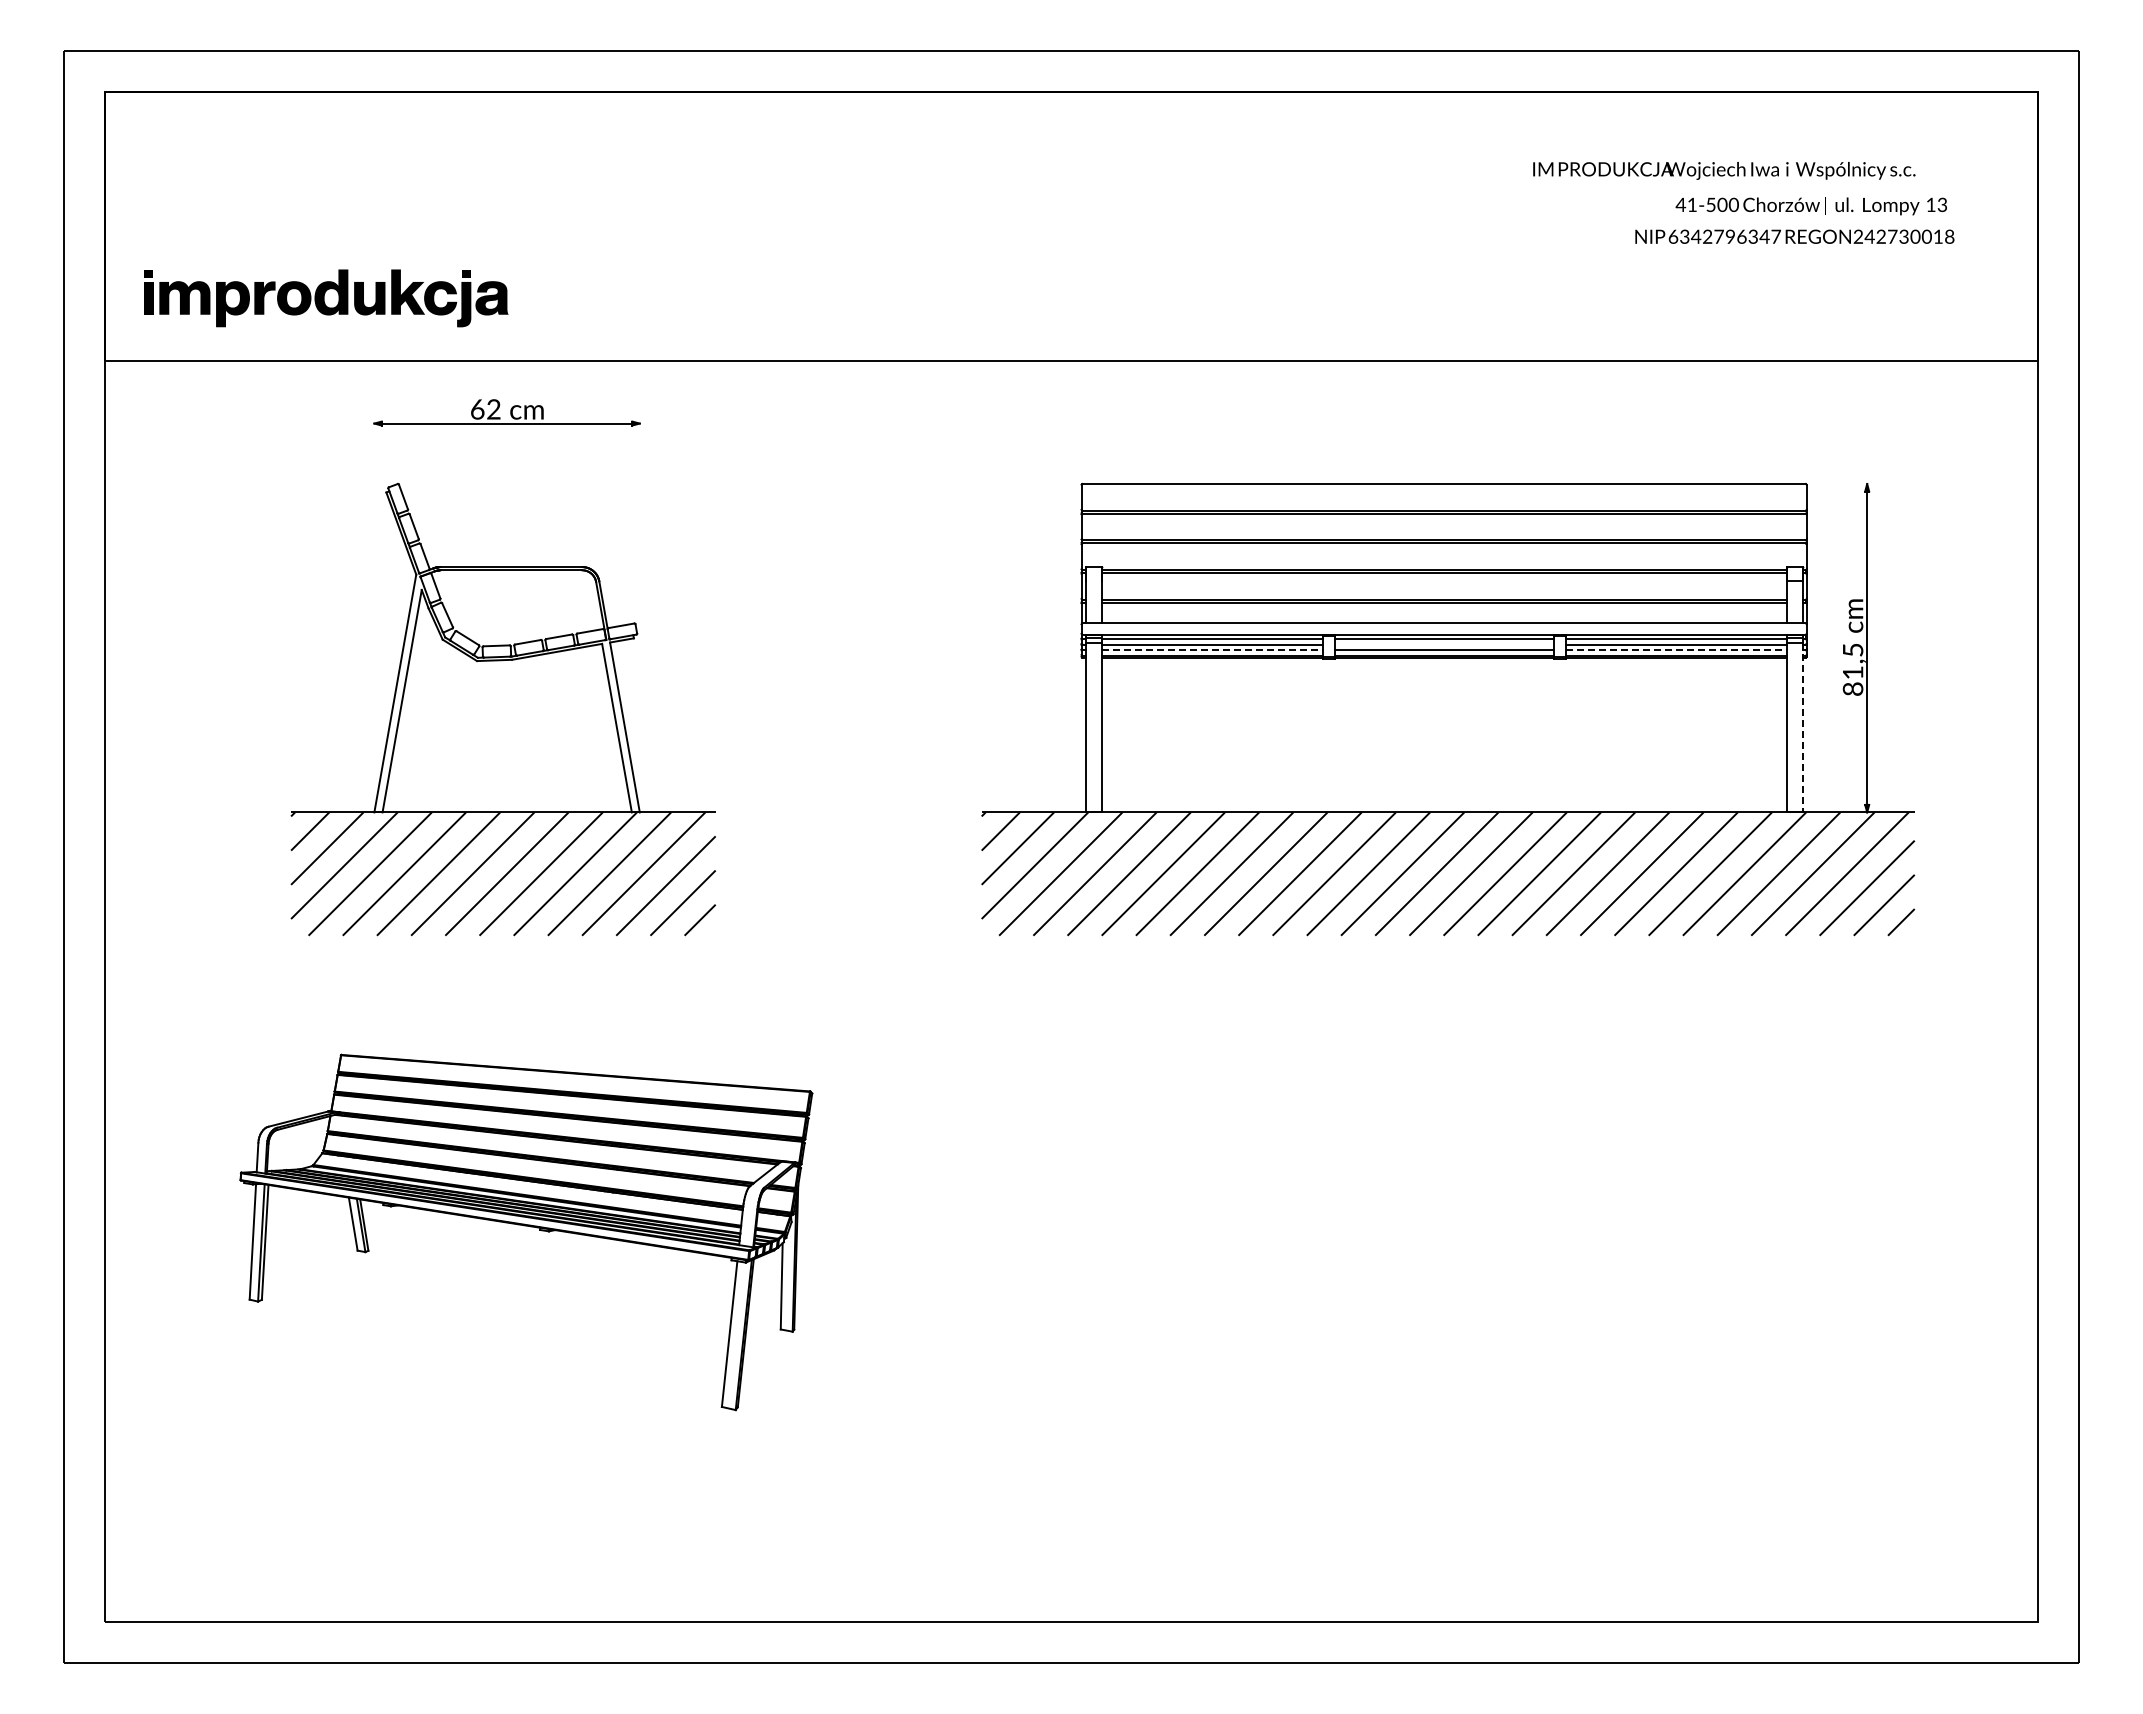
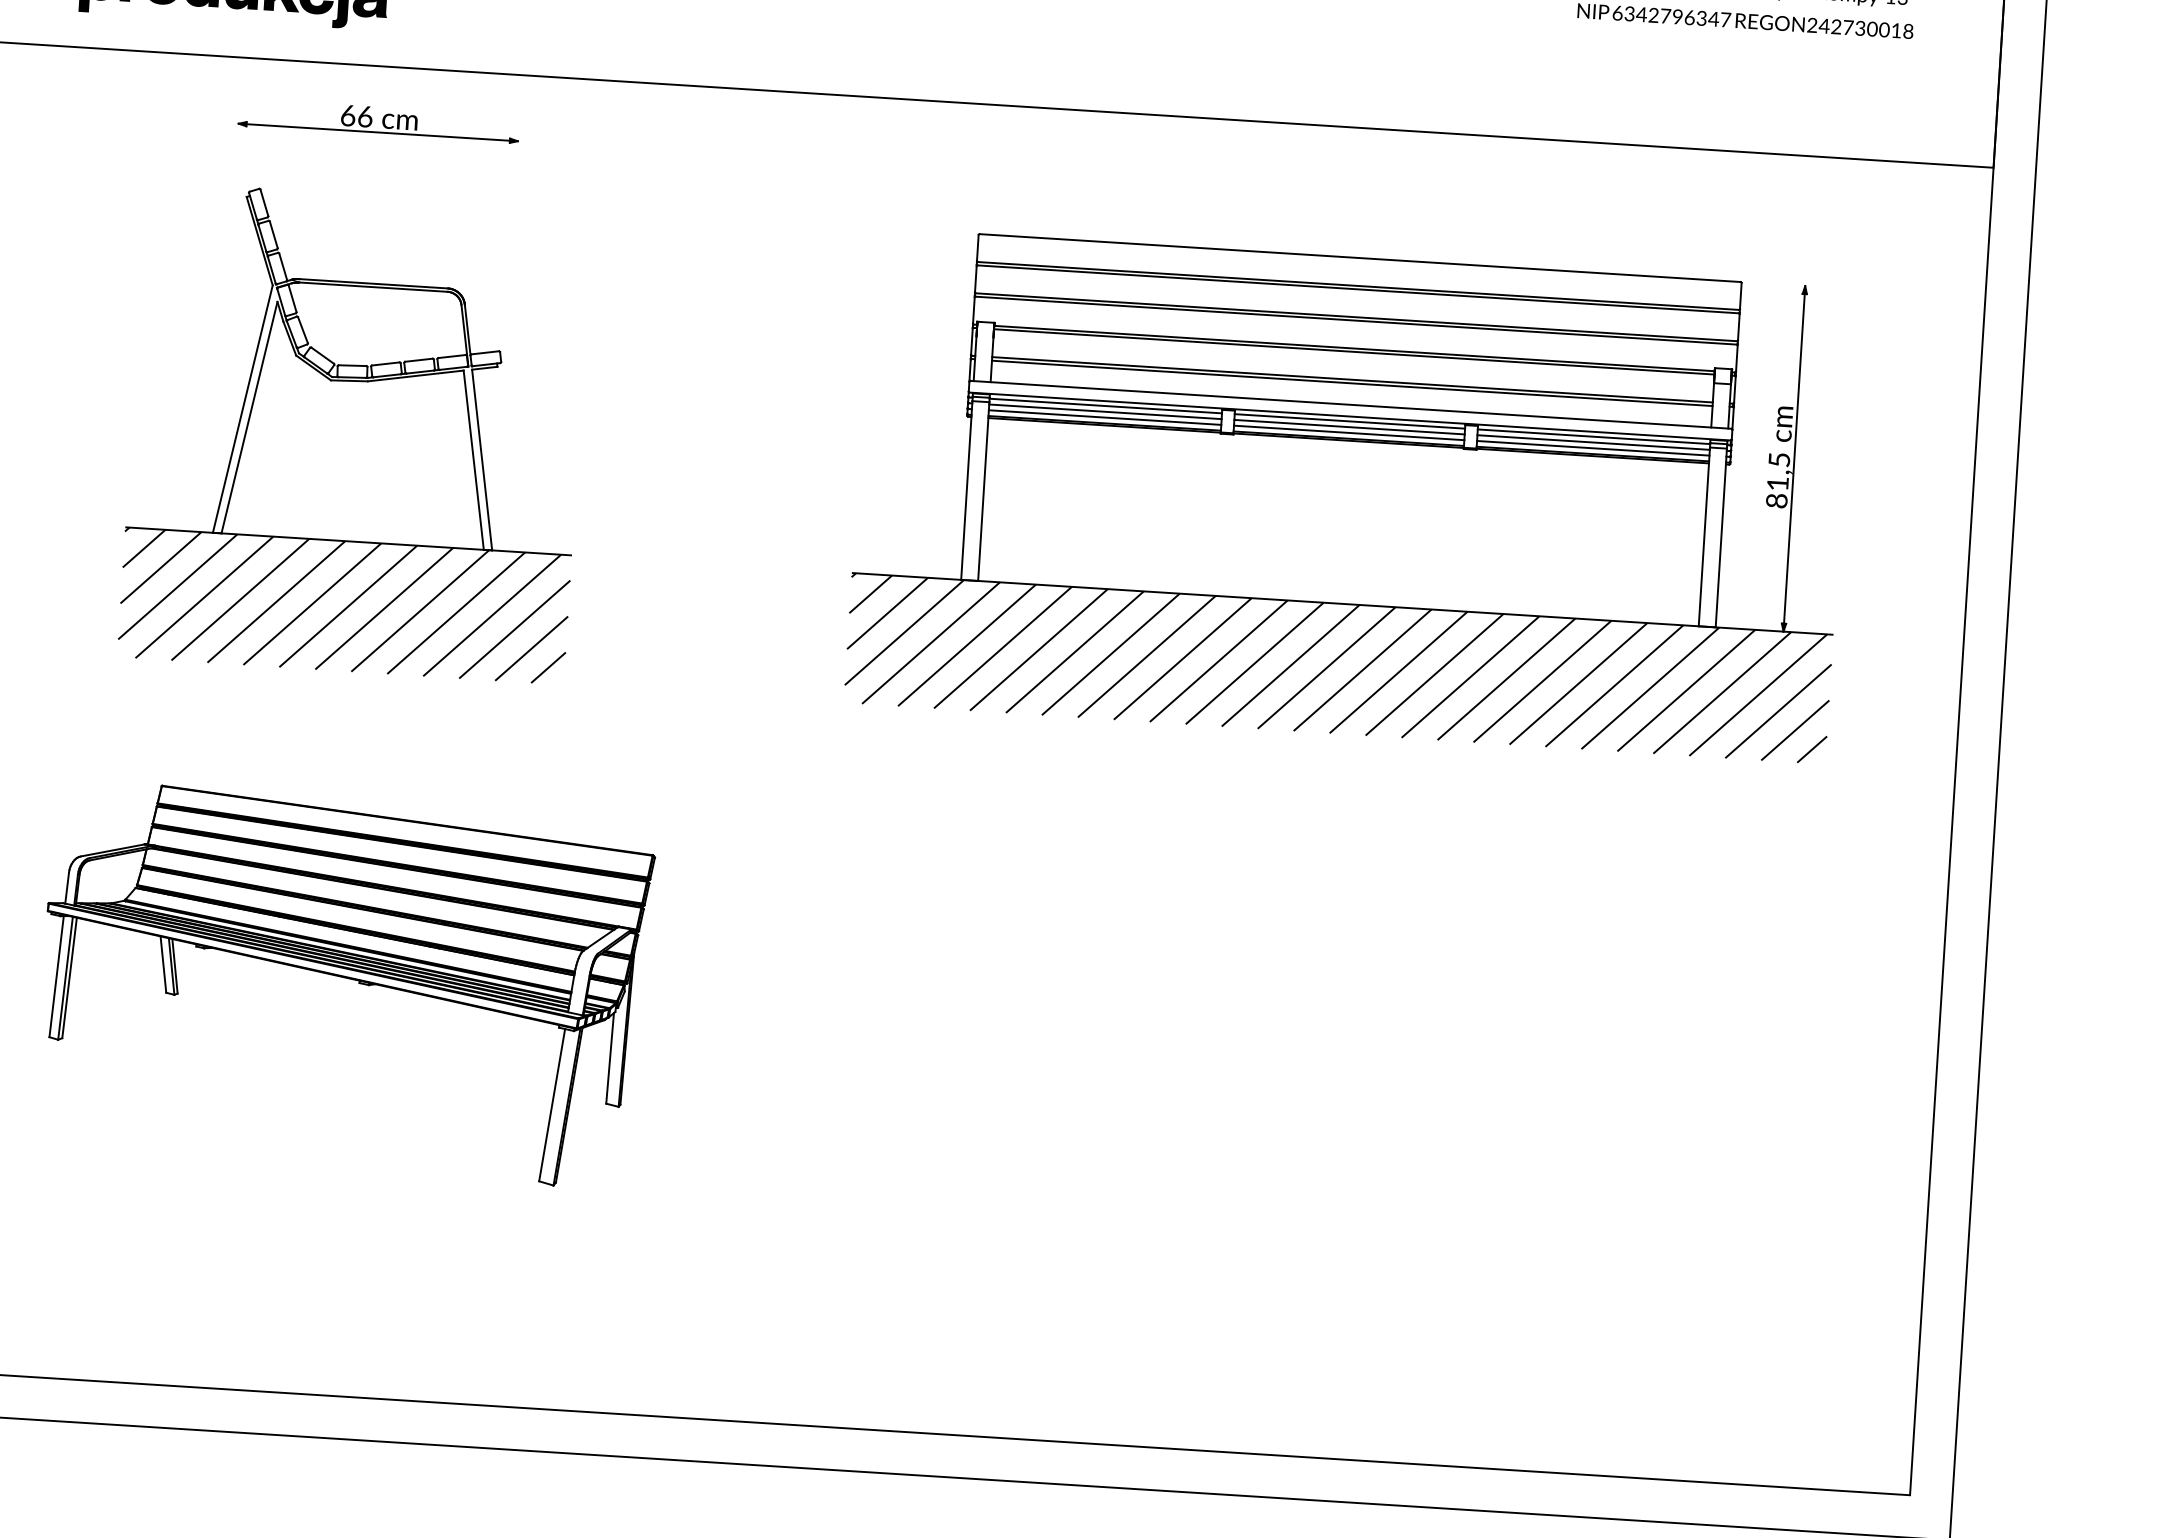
text: (493, 409) -> (364, 116), 62 -> 66
line: (1443, 644) -> (1348, 426), added
line: (1212, 650) -> (1105, 417), dashed -> solid
line: (1676, 650) -> (1593, 448), dashed -> solid
line: (1802, 727) -> (1721, 537), dashed -> solid

